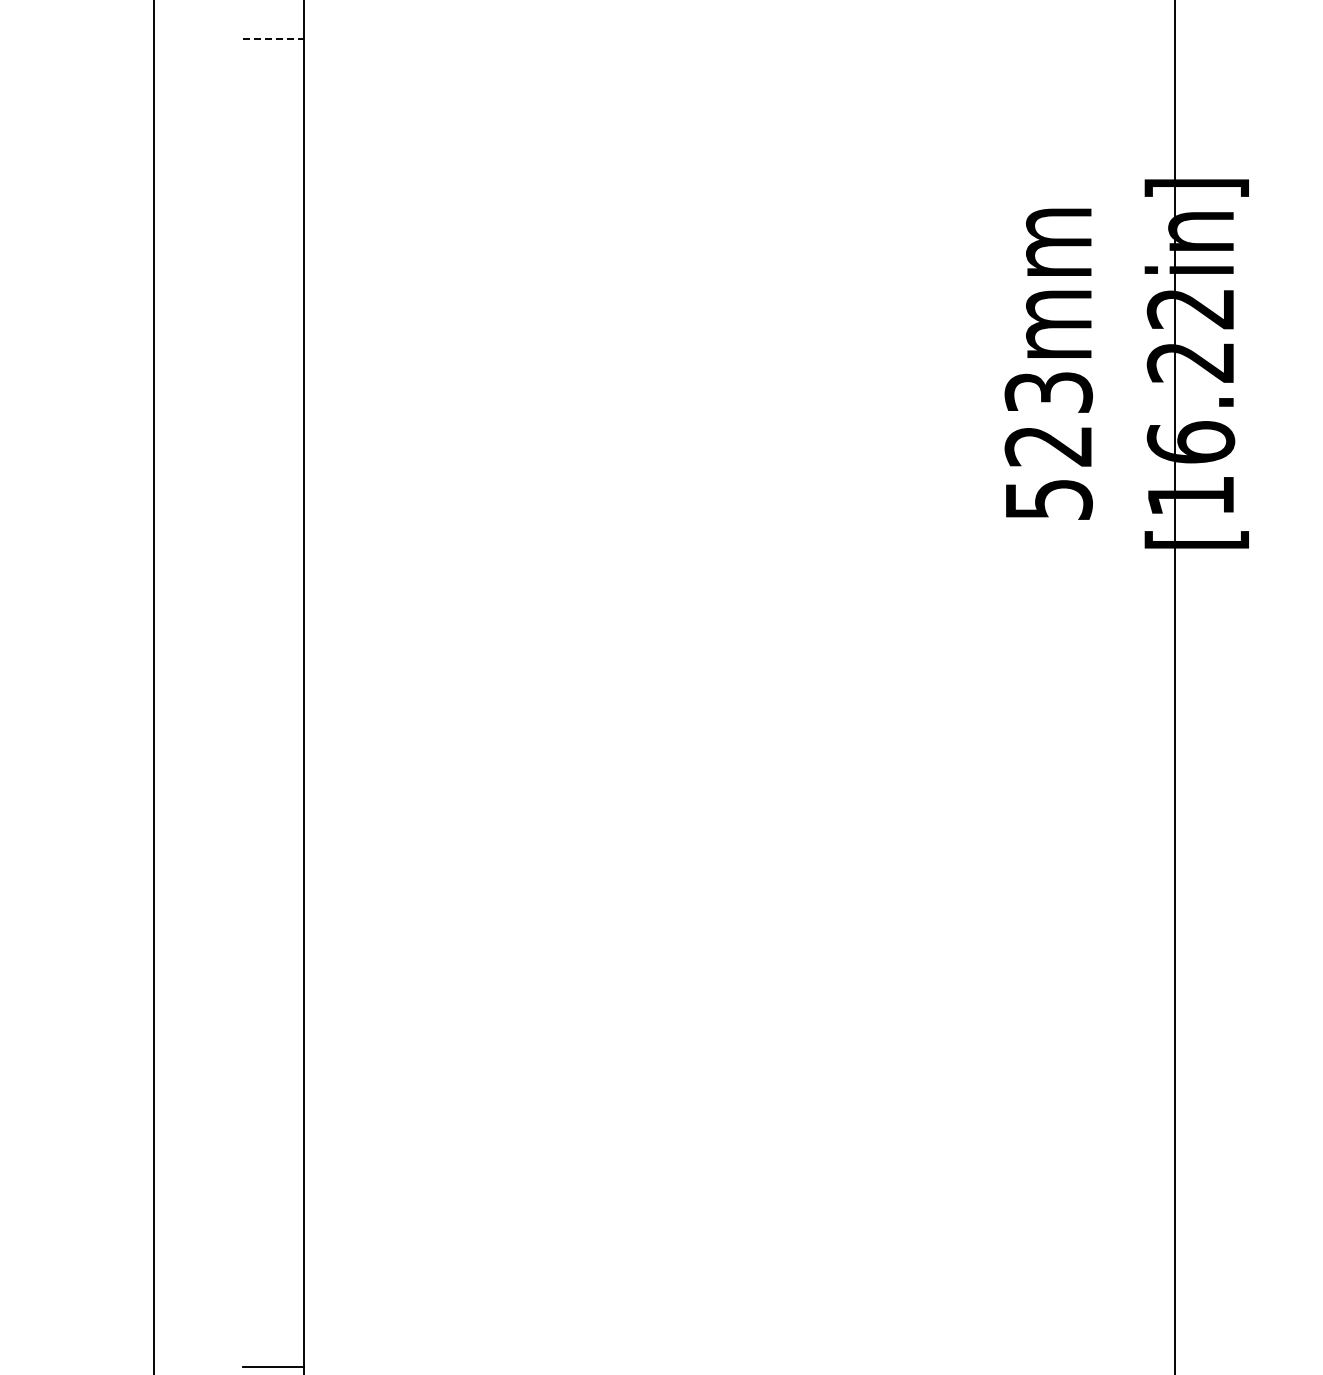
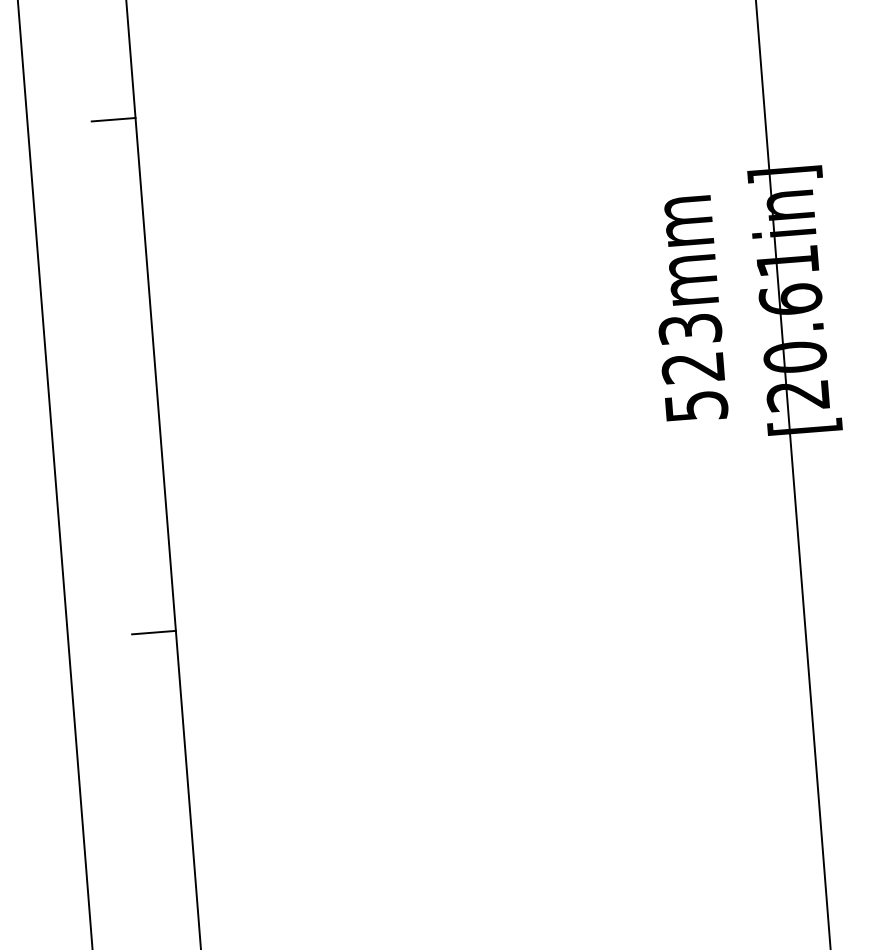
line: (273, 39) -> (113, 119), dashed -> solid
text: (1190, 402) -> (792, 328), [16.22in] -> [20.61in]
line: (272, 753) -> (153, 632), added

